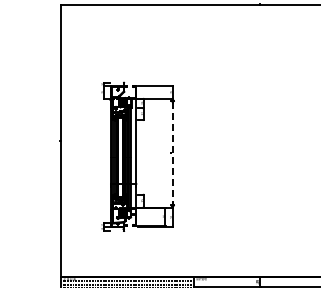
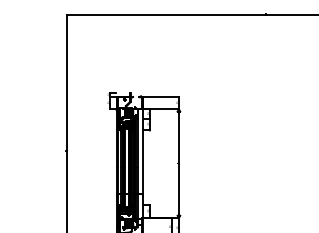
line: (172, 153) -> (178, 163), dashed -> solid

